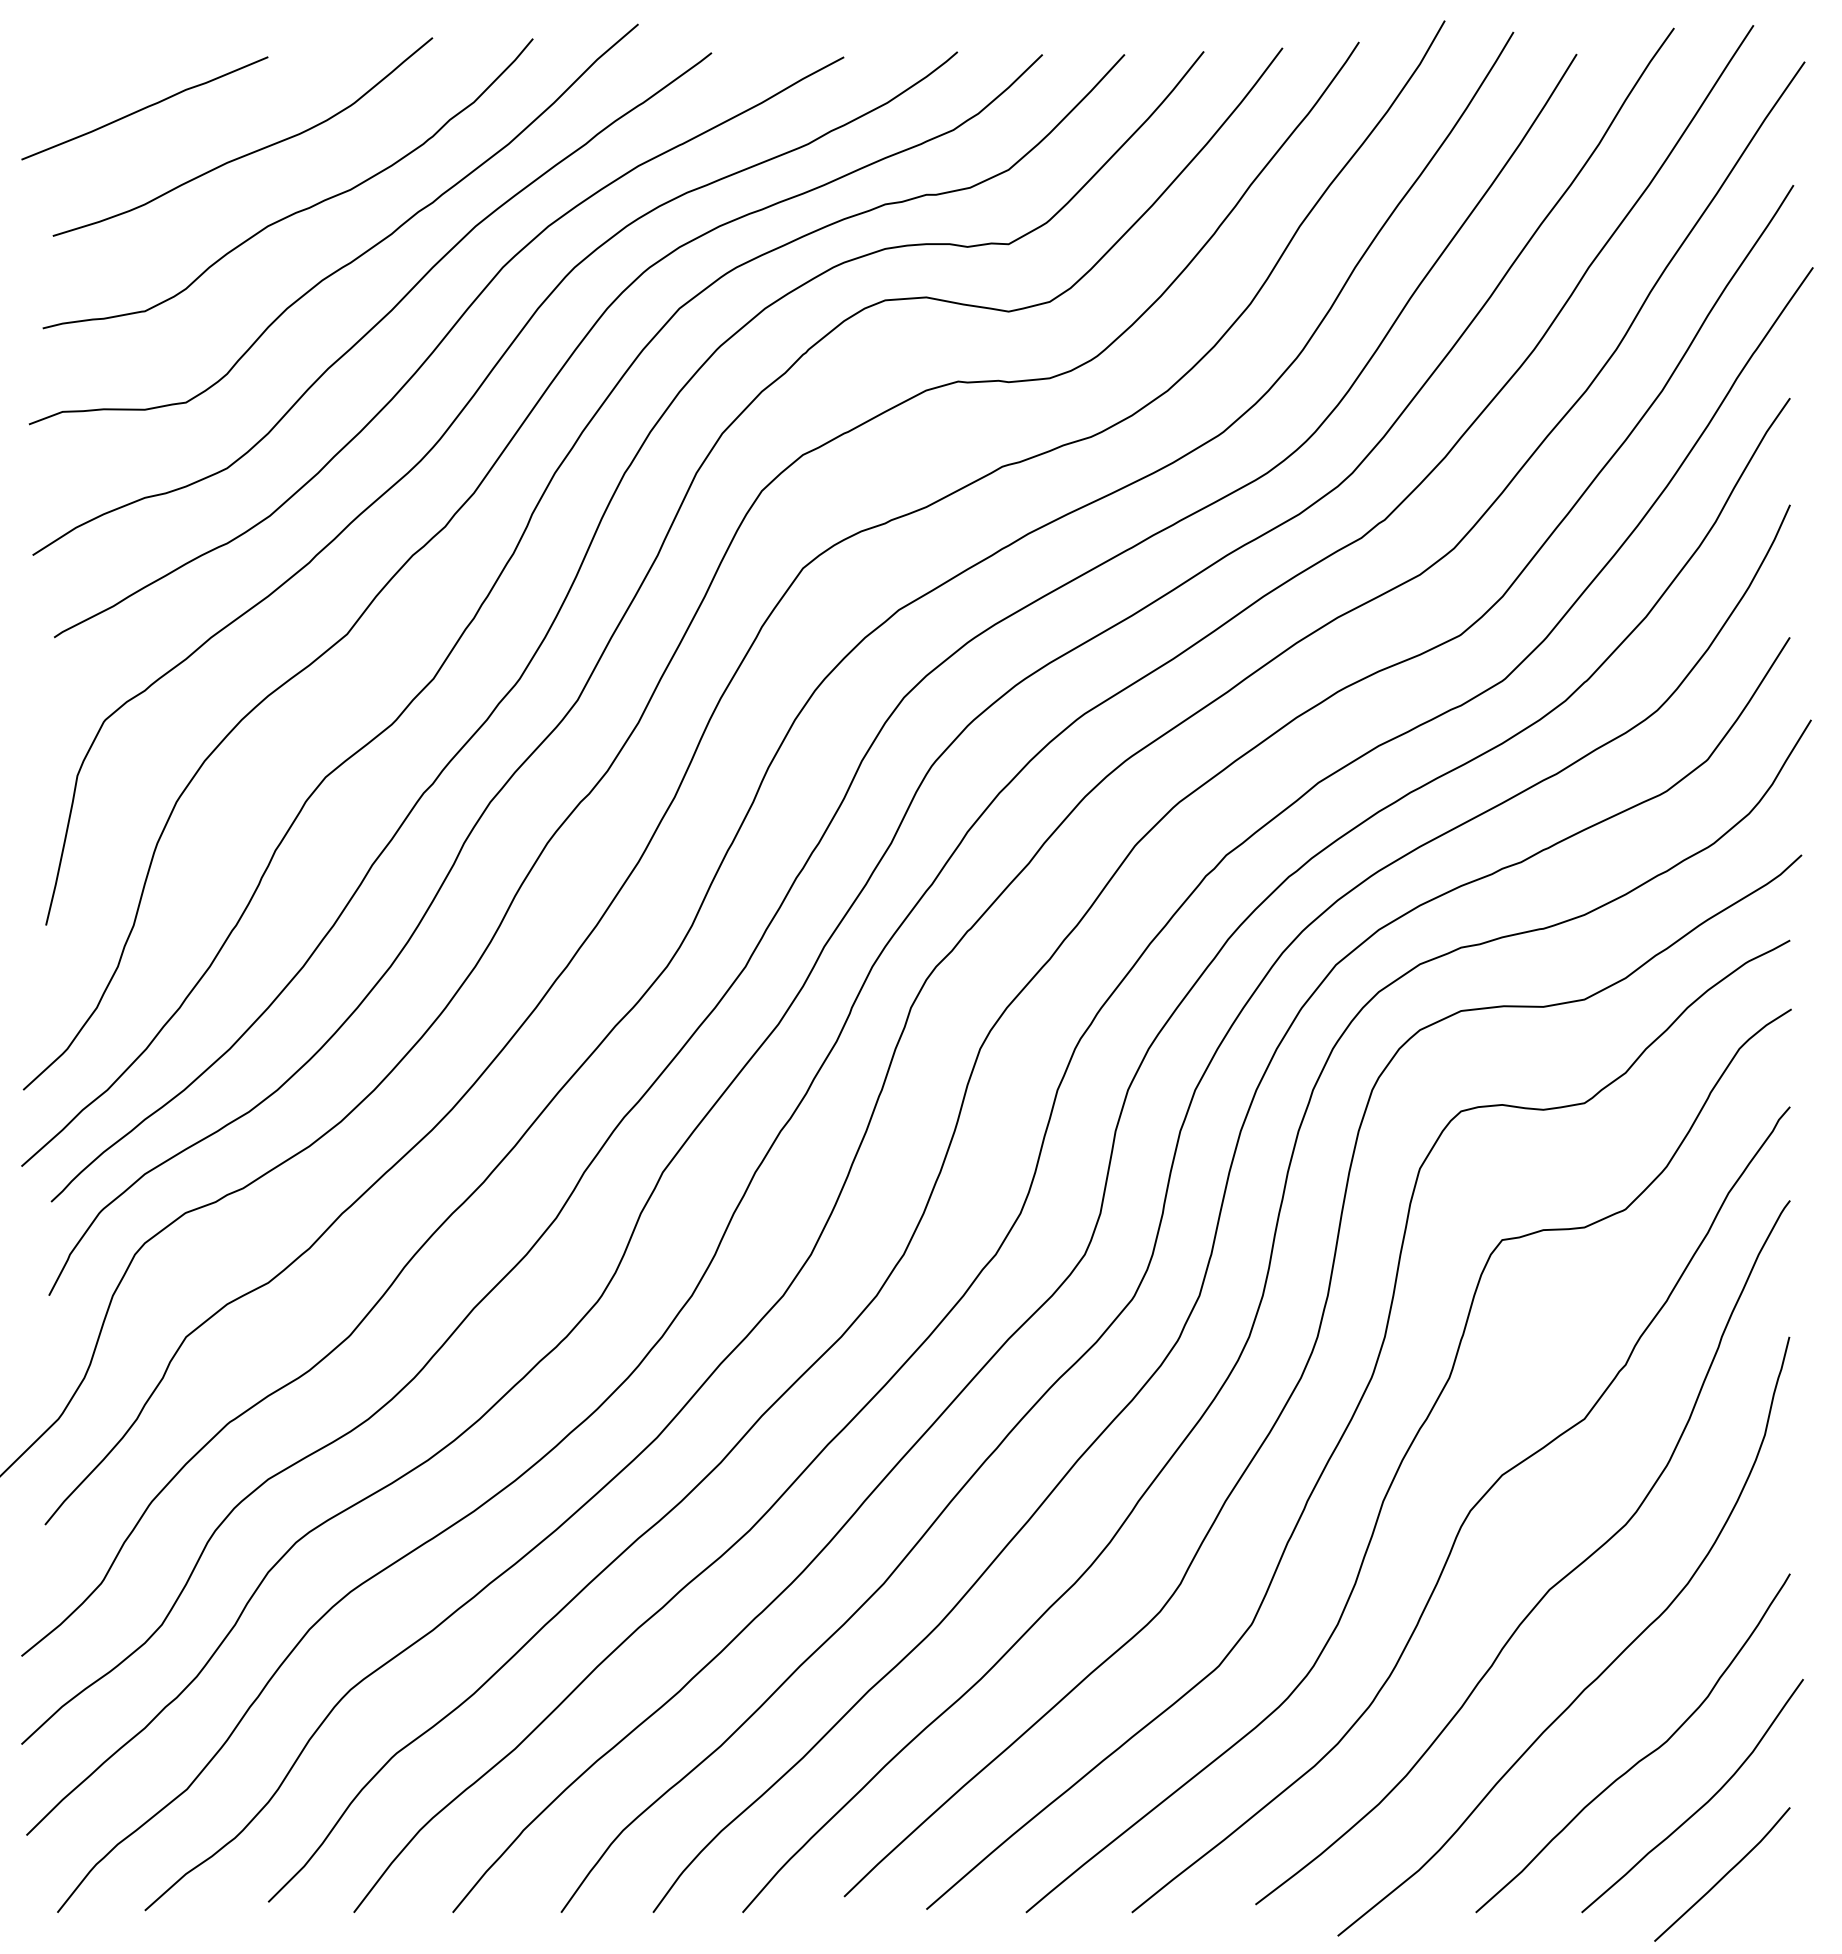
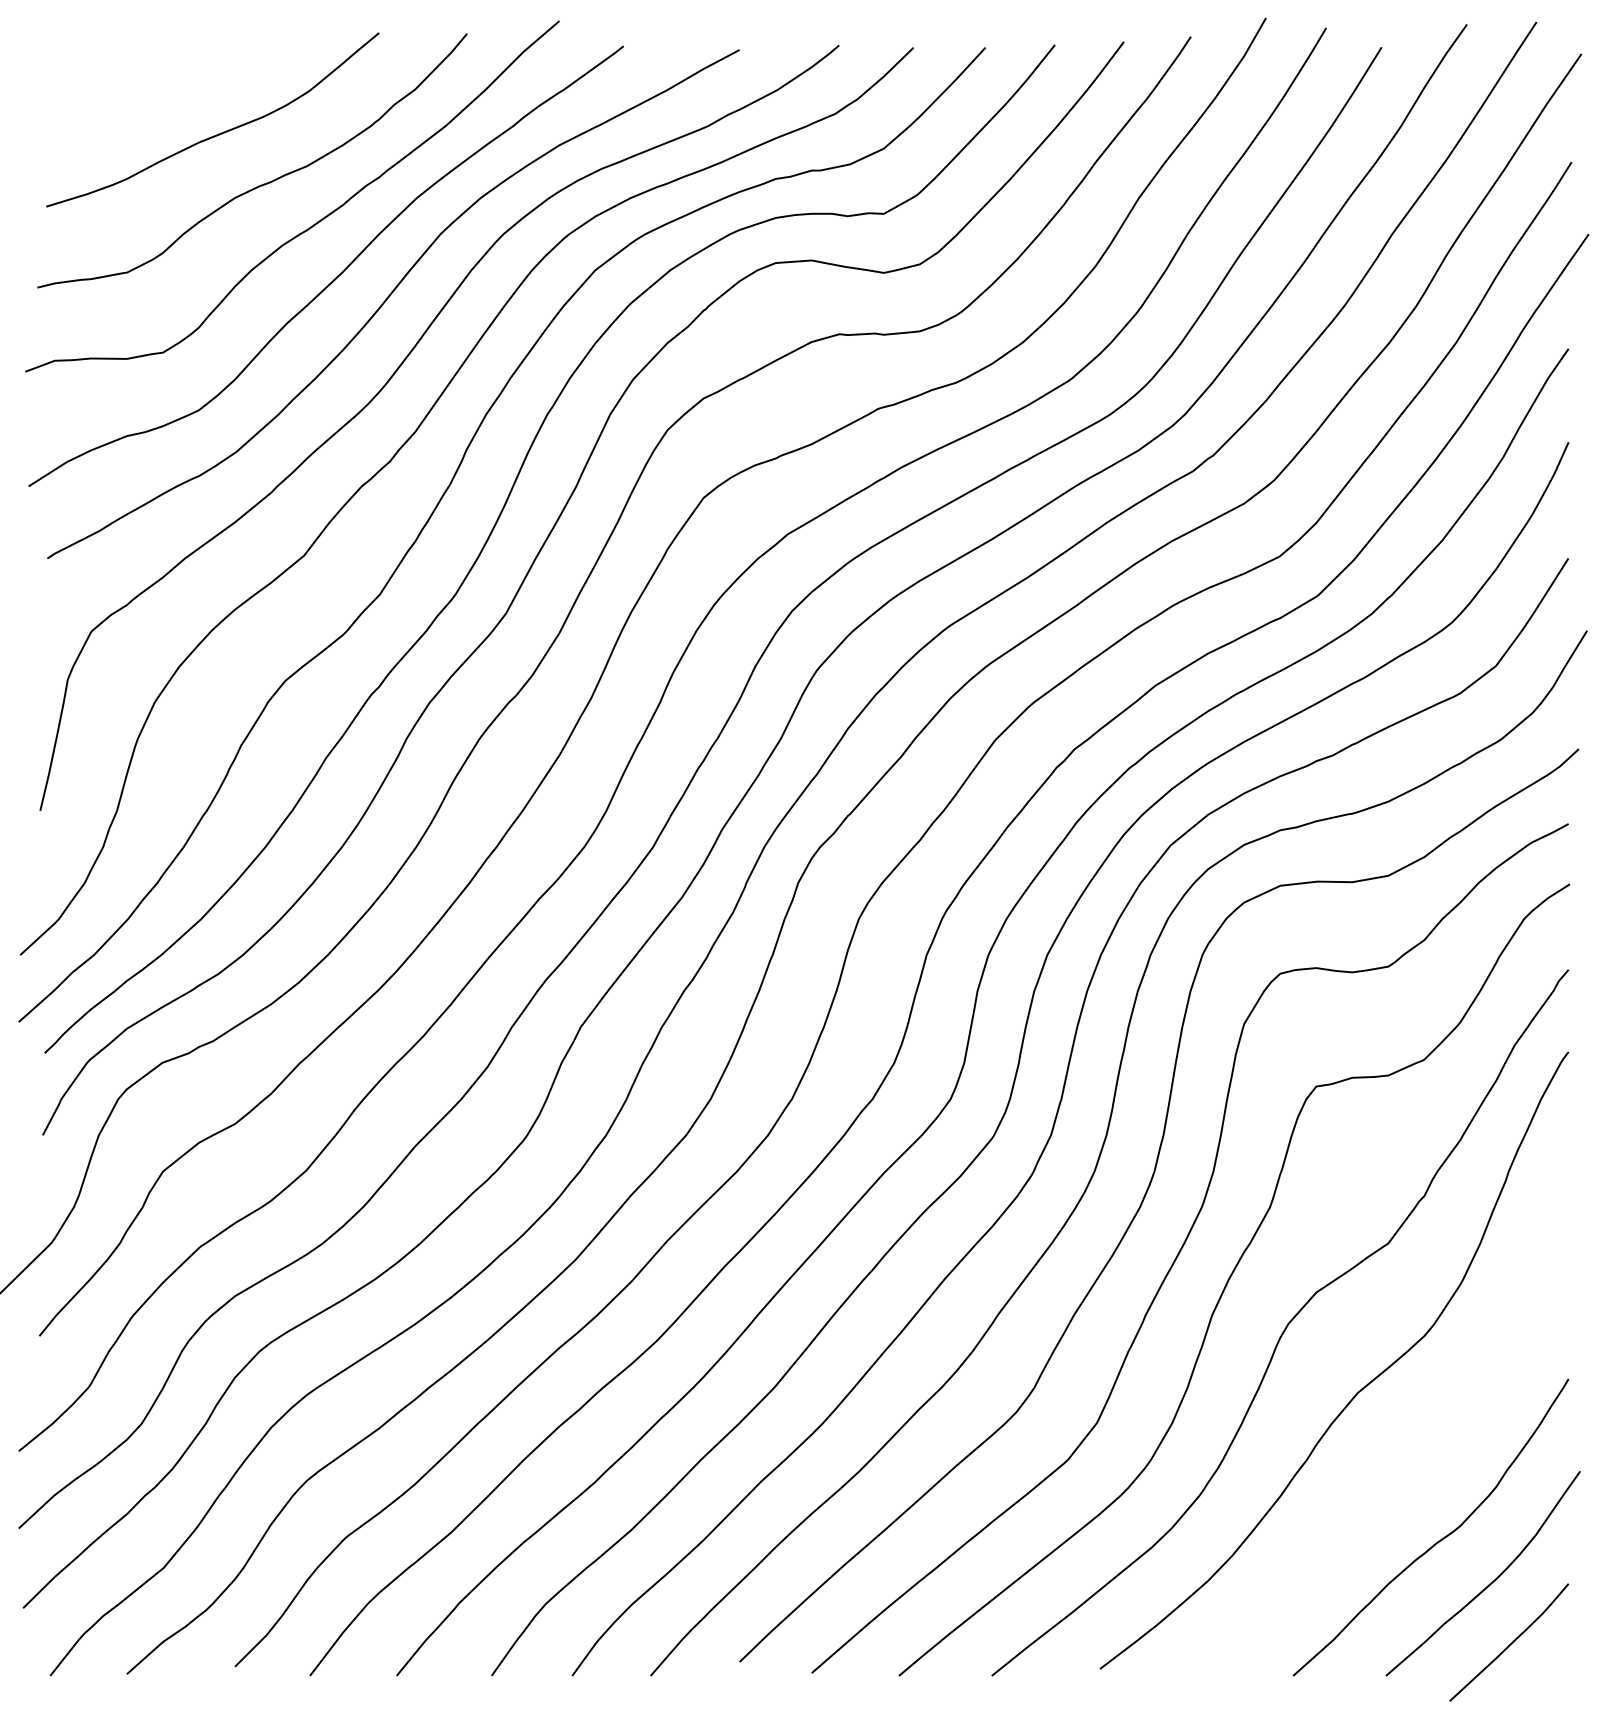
curve: (144, 108) -> (126, 94), removed
curve: (1600, 1673) -> (1402, 1466), removed

